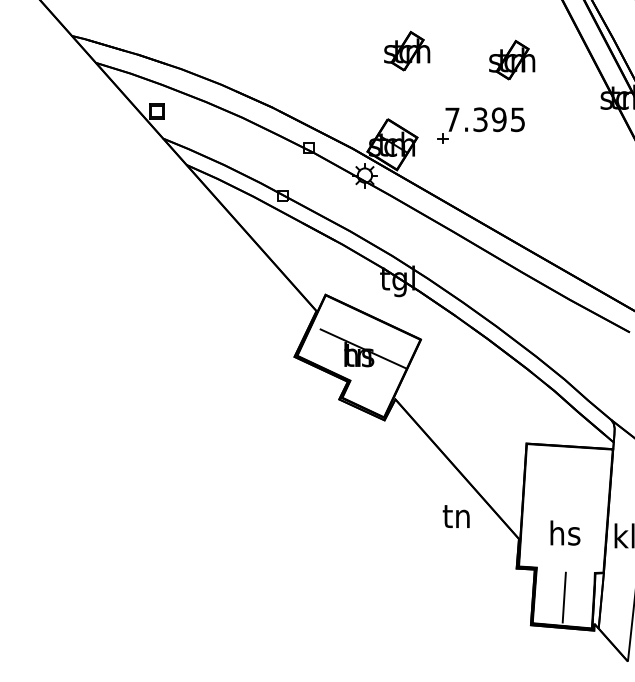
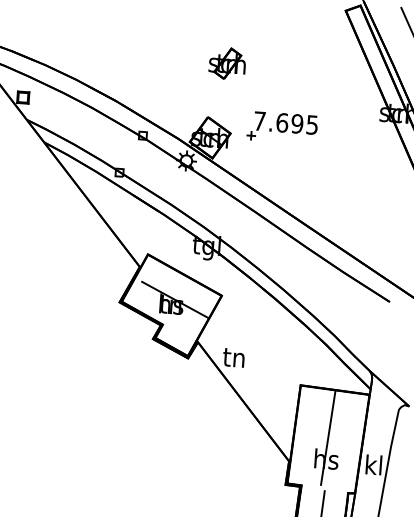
part: (512, 59) -> (311, 76), removed
text: (480, 119) -> (282, 122), 7.395 -> 7.695
line: (565, 506) -> (328, 437), added
text: (455, 516) -> (233, 357), moved

